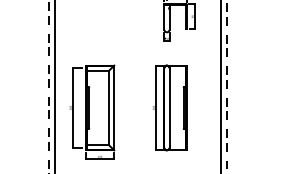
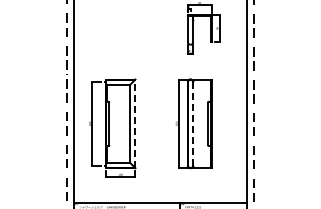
line: (114, 107) -> (135, 123), solid -> dashed
line: (169, 107) -> (193, 123), solid -> dashed

